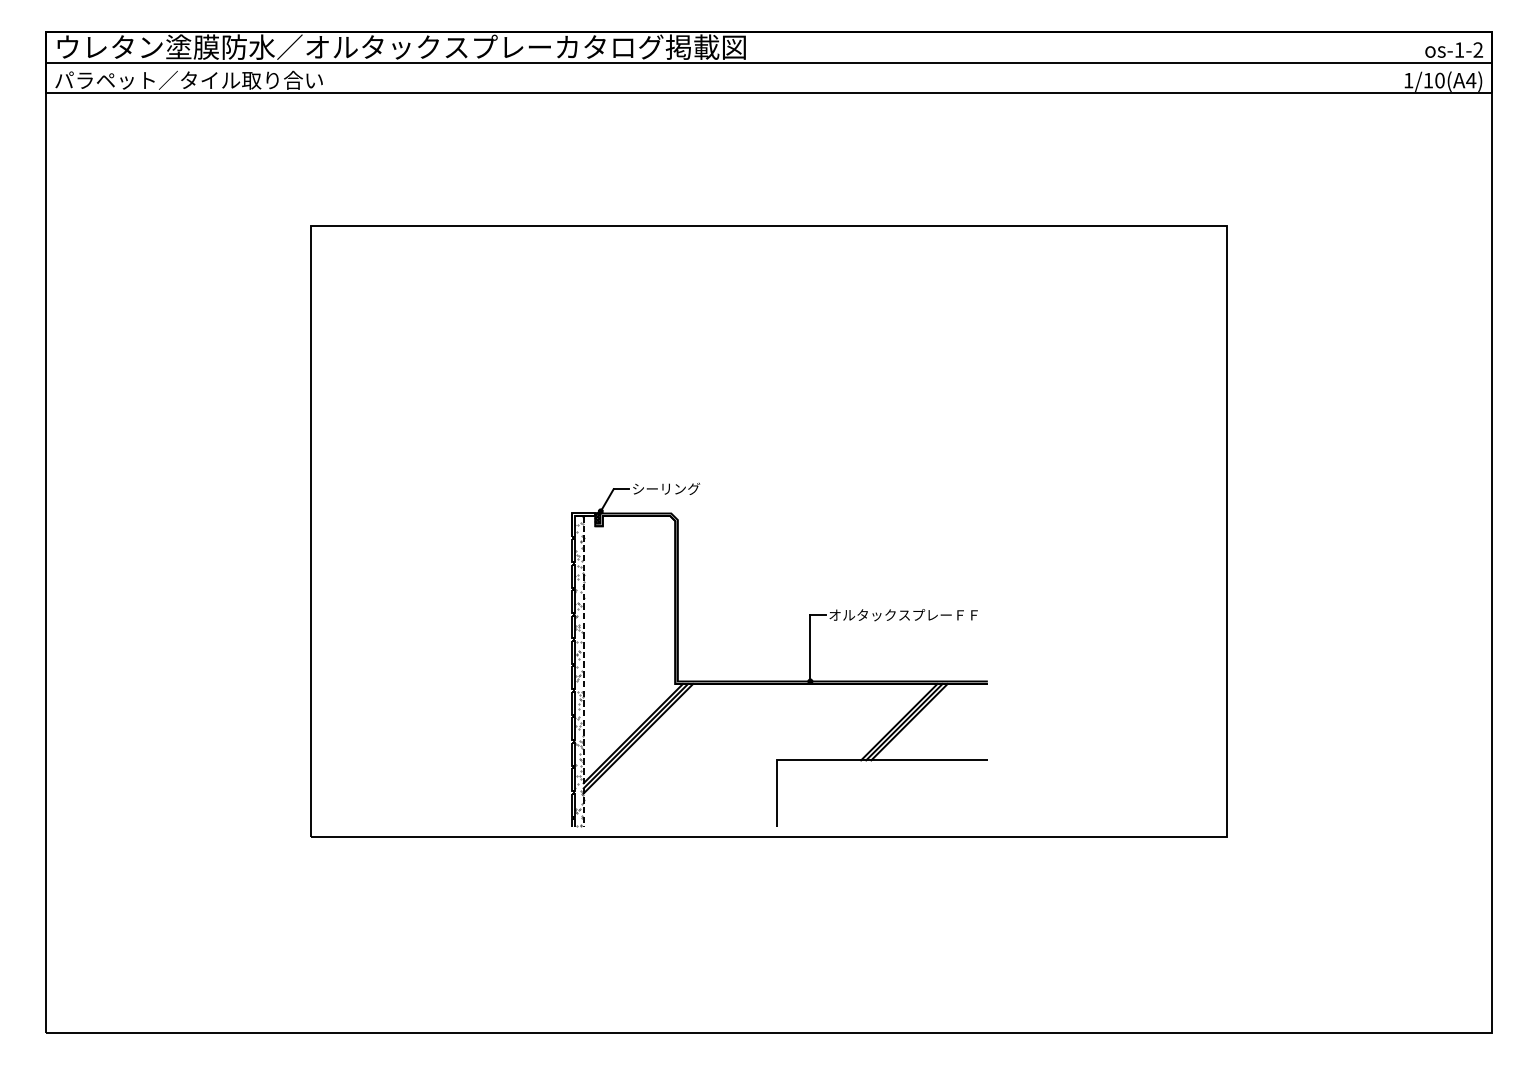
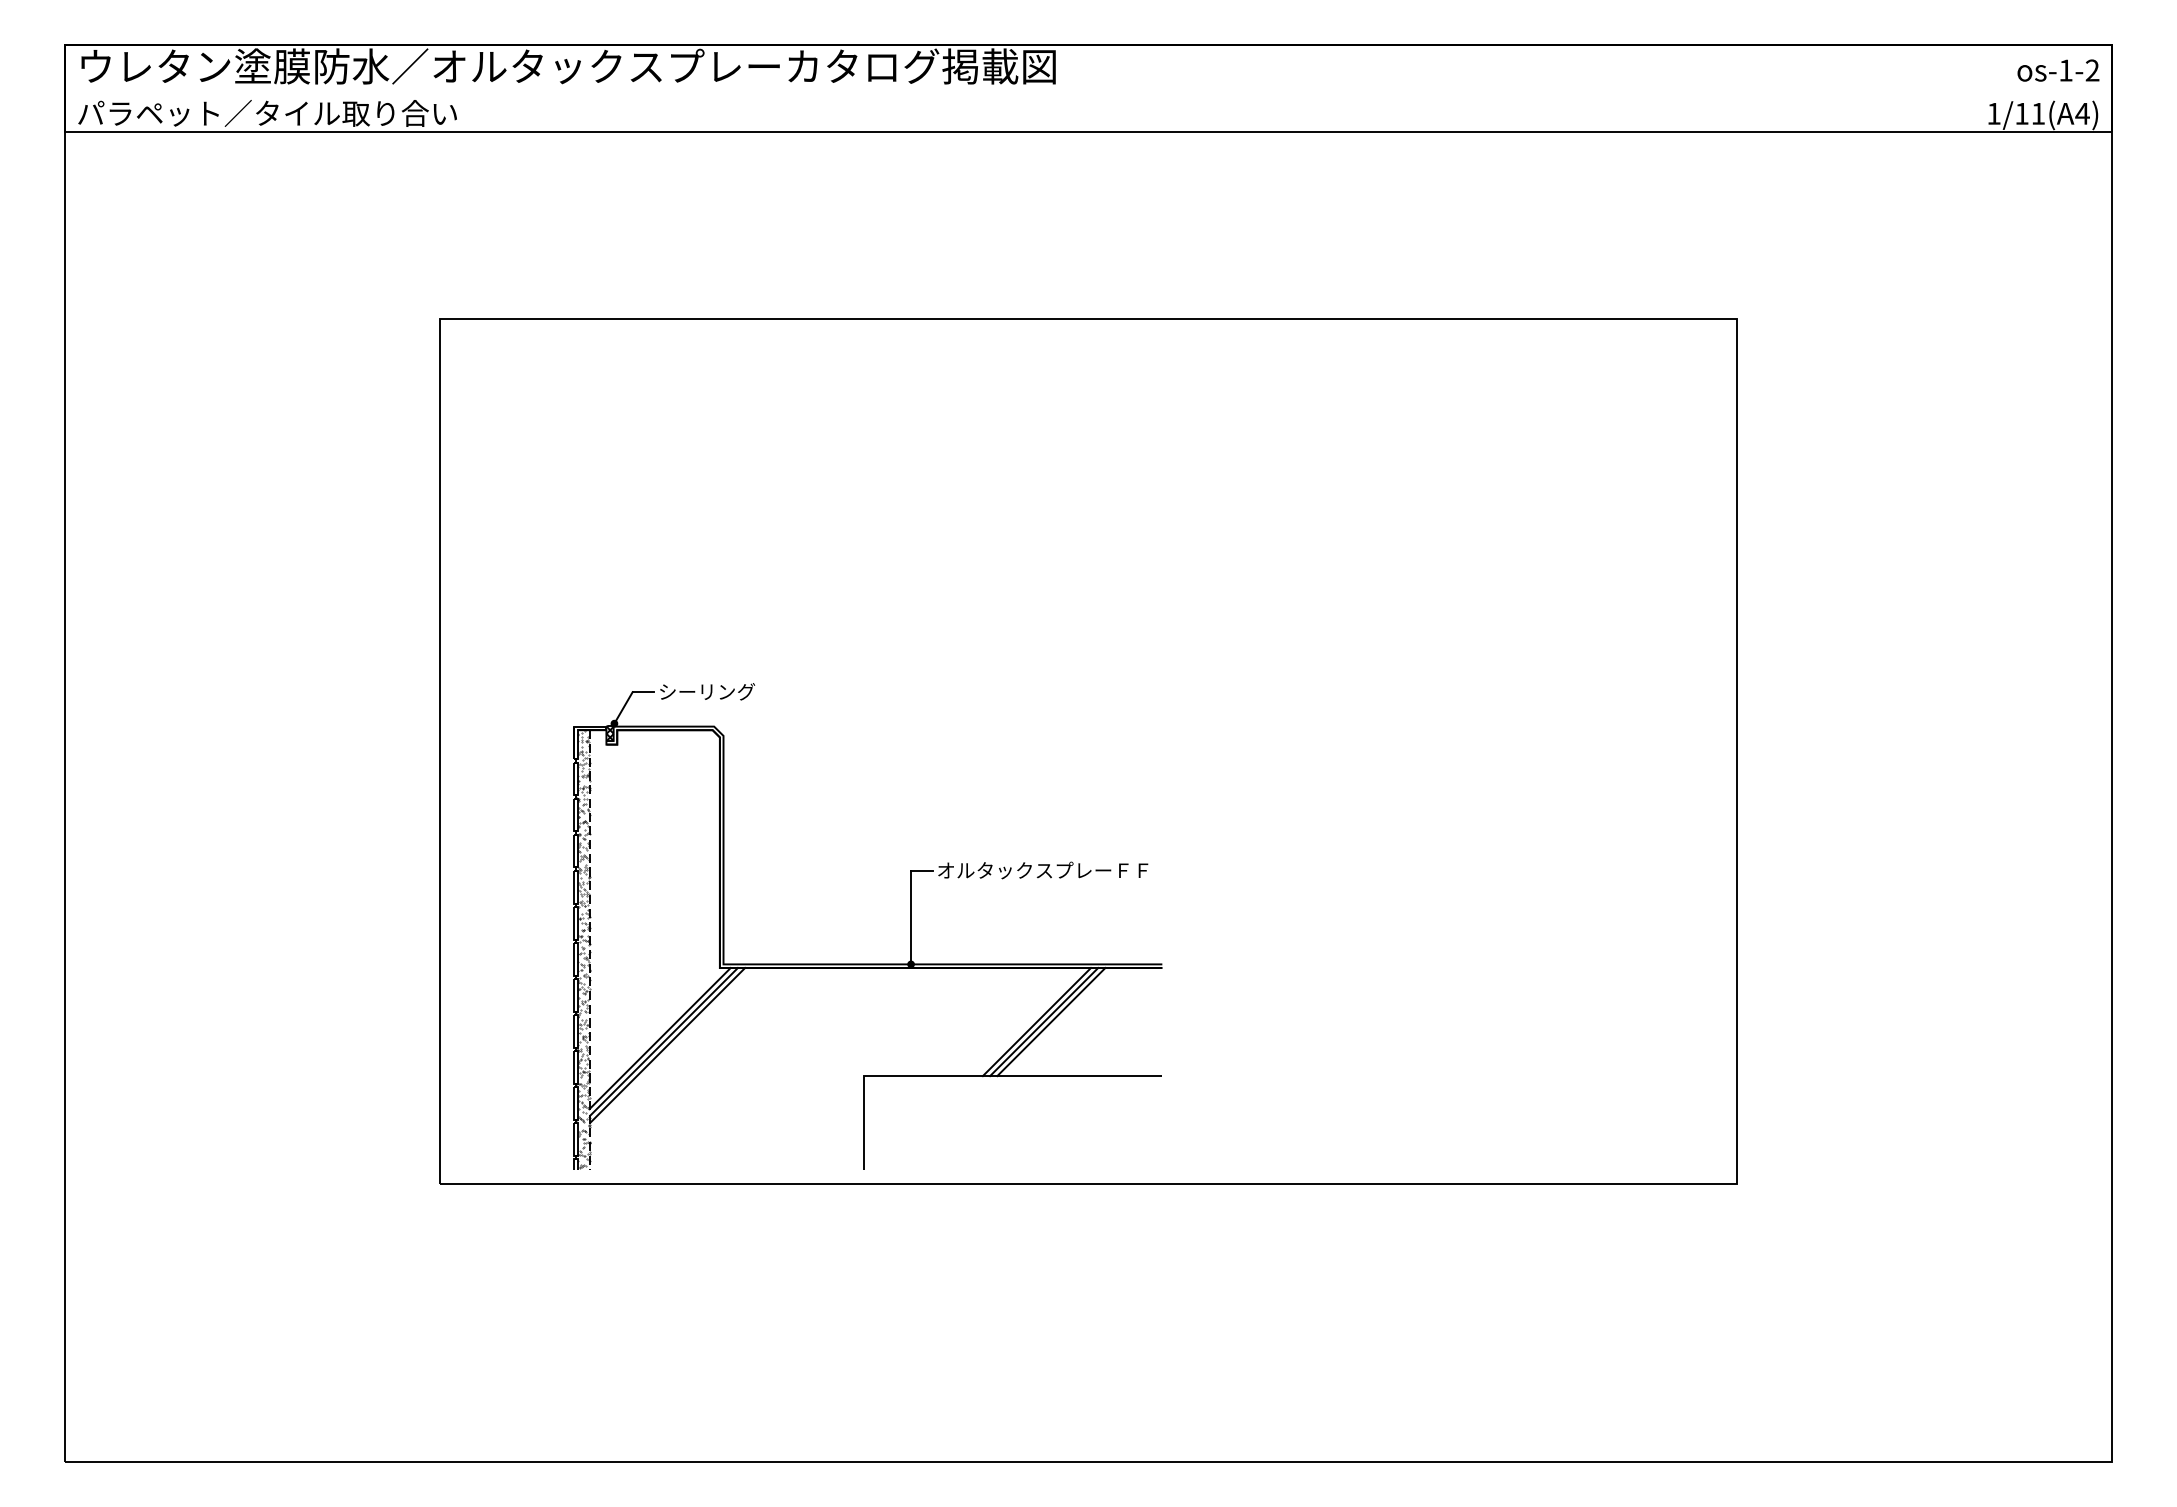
line: (769, 62) -> (1088, 88), removed
text: (1440, 80) -> (2038, 113), 1/10(A4) -> 1/11(A4)
part: (779, 680) -> (867, 963), moved

